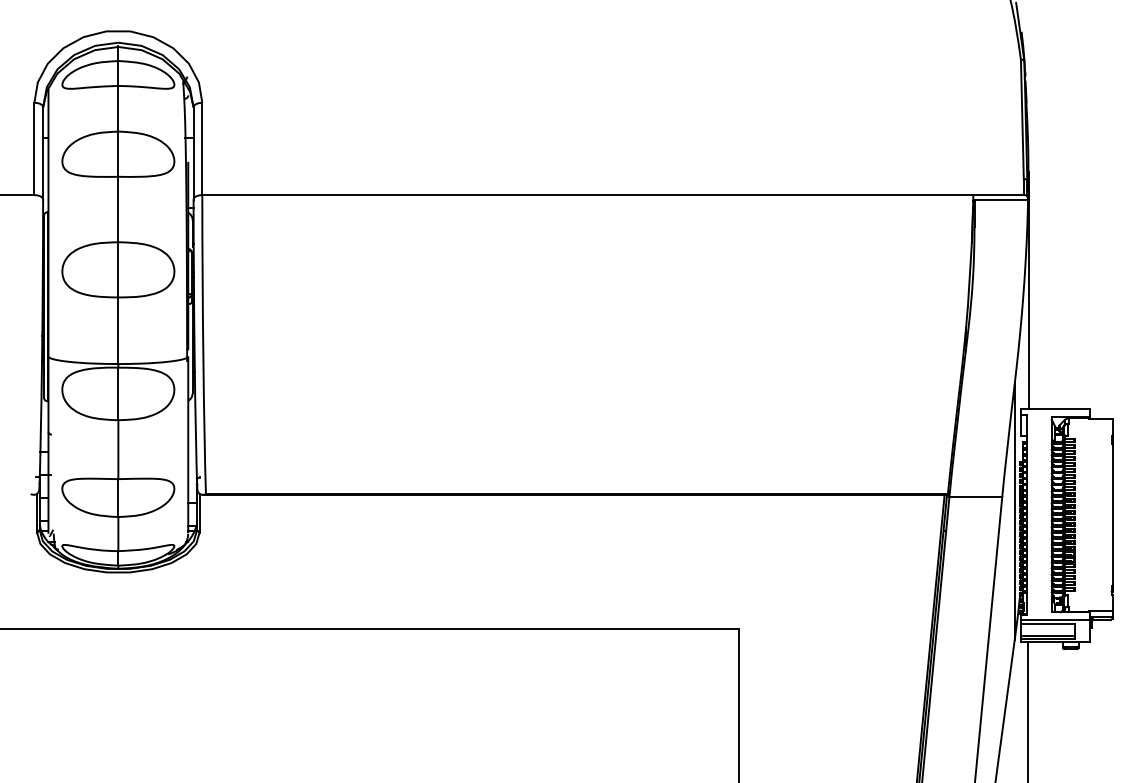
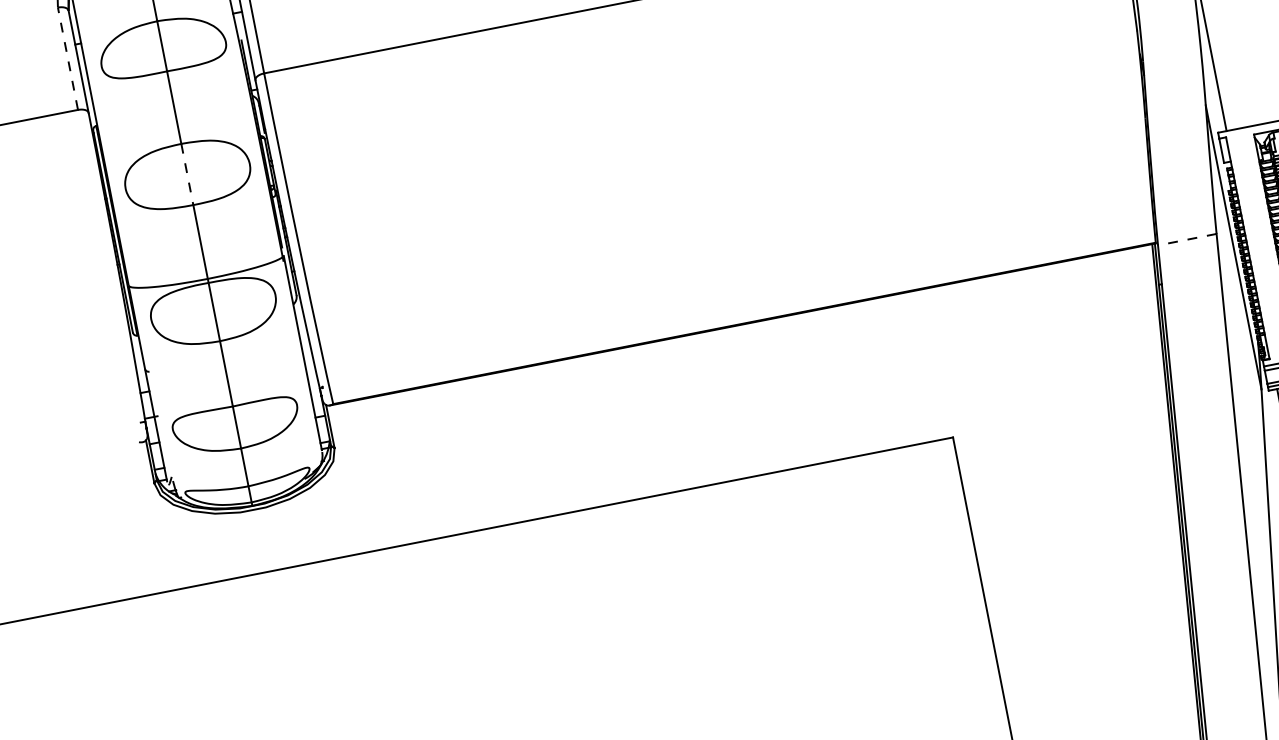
line: (34, 148) -> (67, 58), solid -> dashed
line: (118, 269) -> (187, 174), solid -> dashed
line: (975, 496) -> (1186, 239), solid -> dashed

